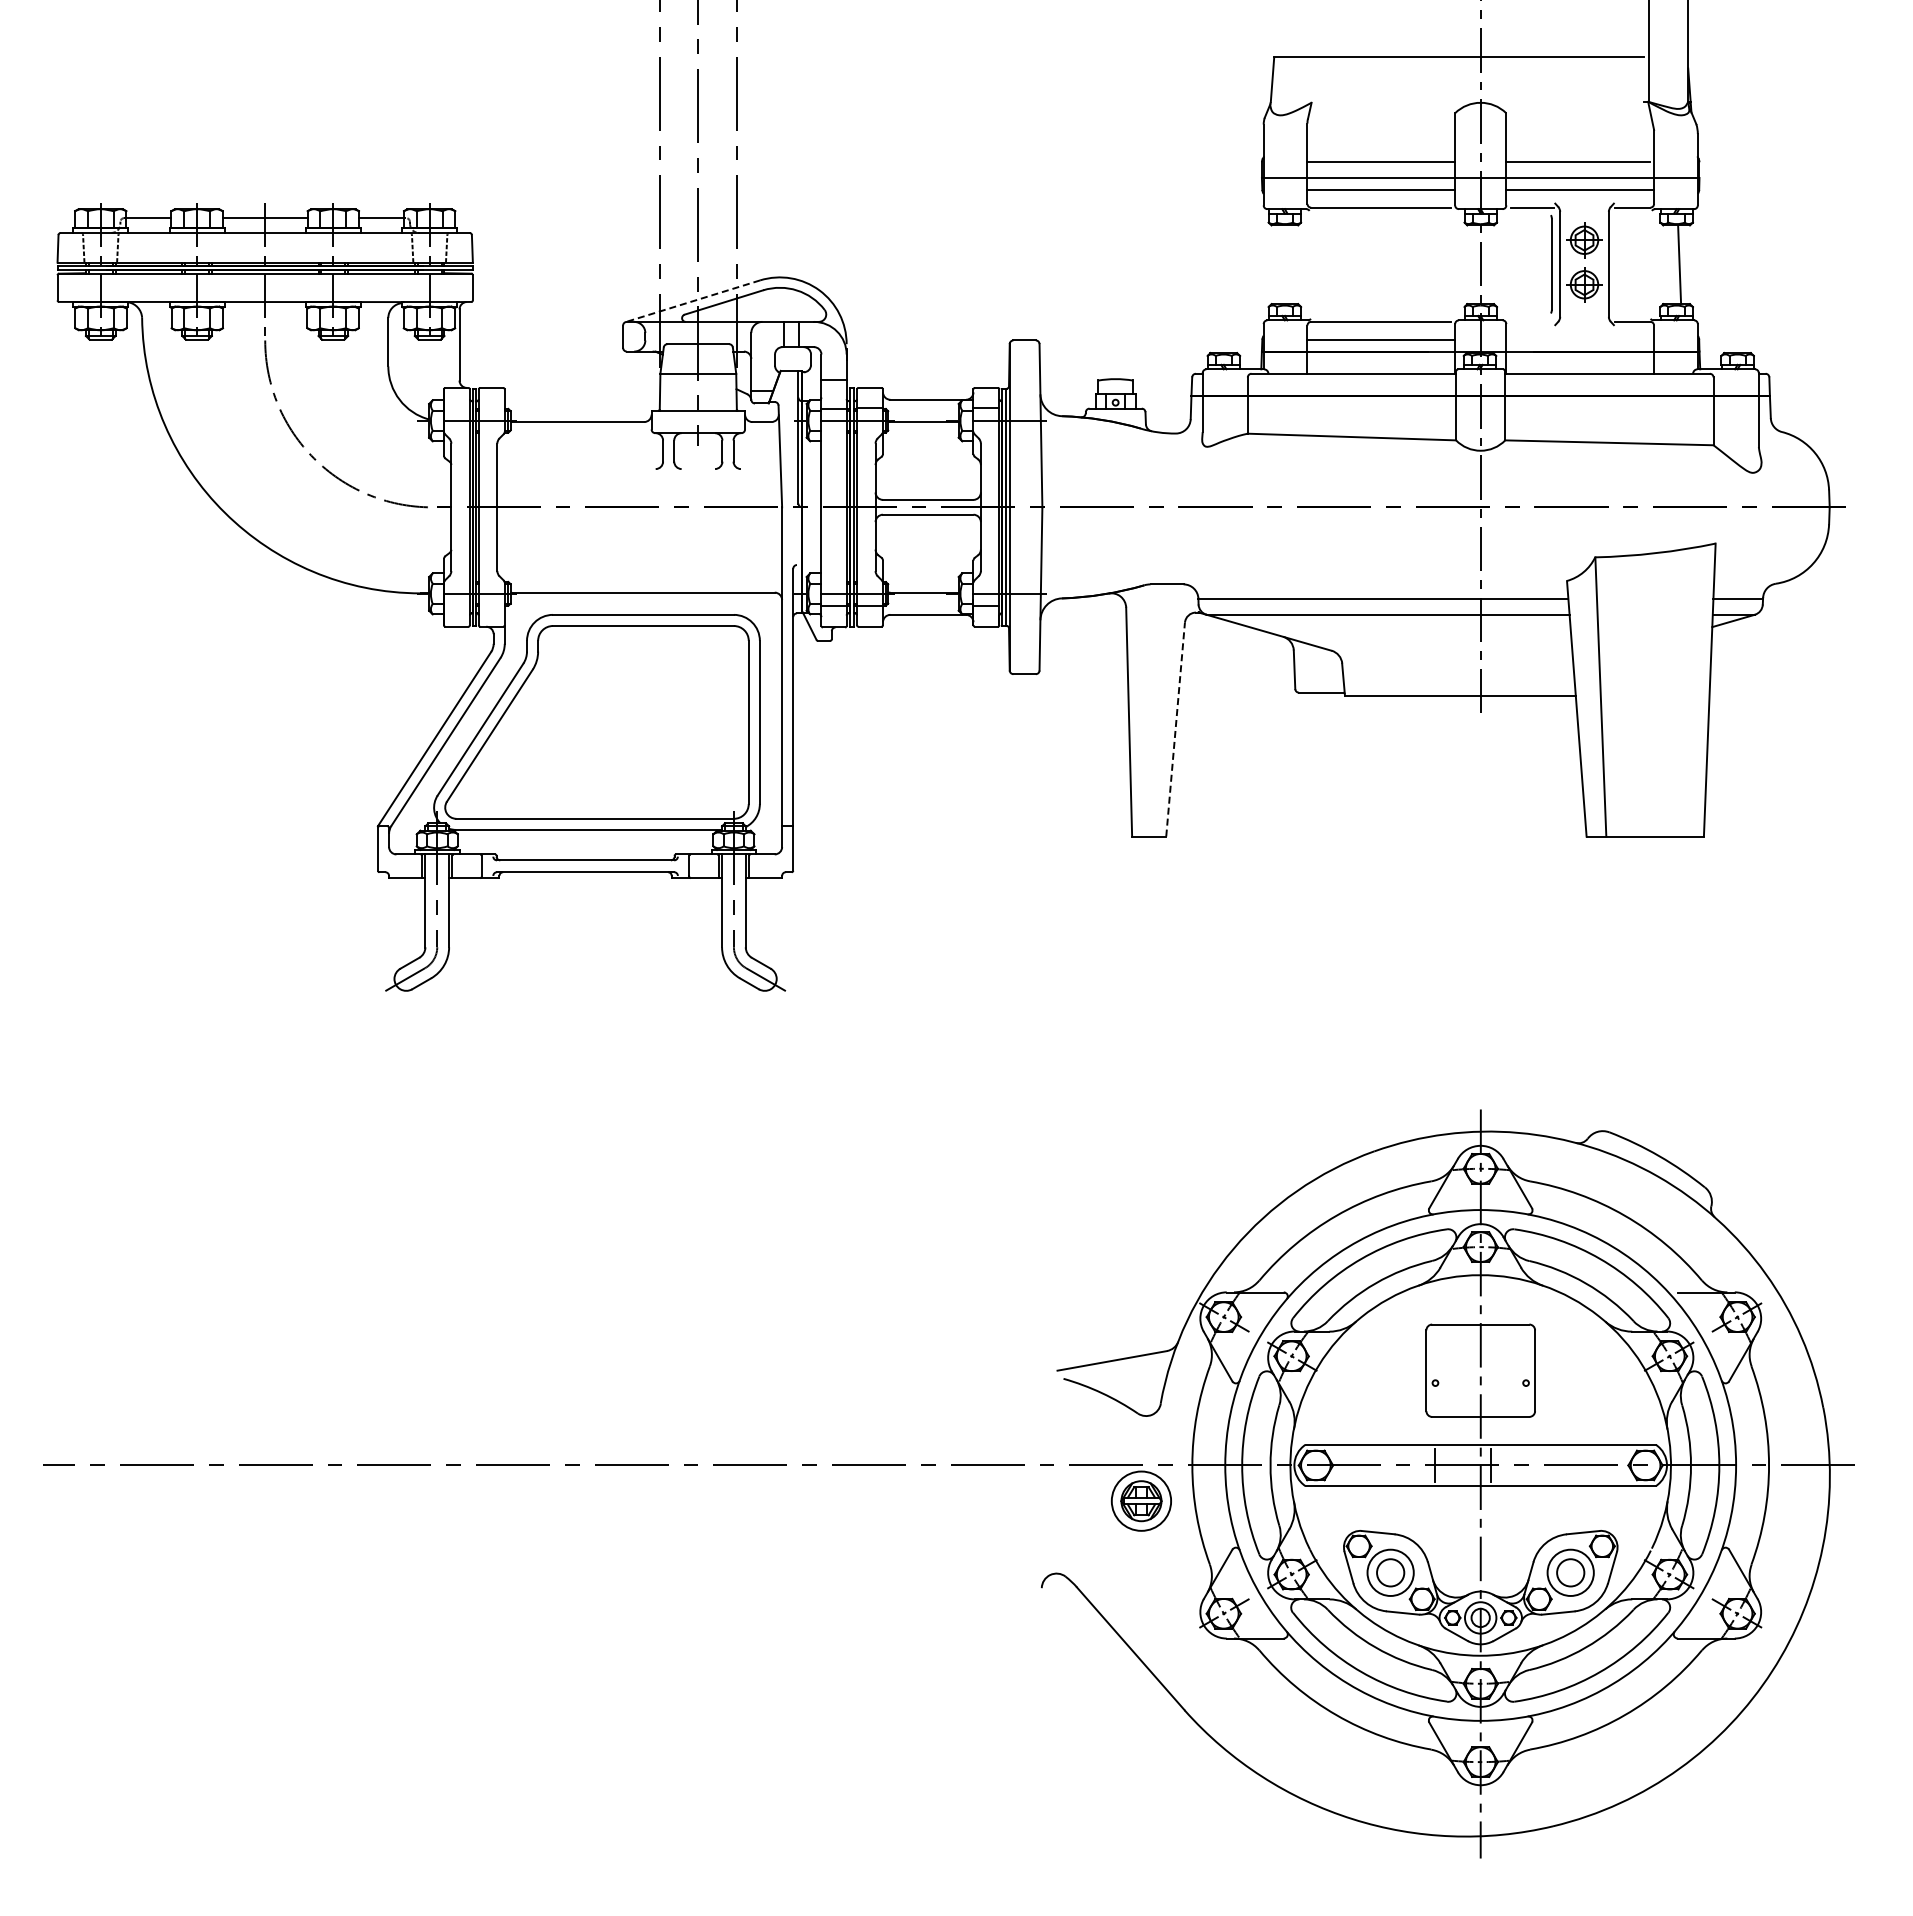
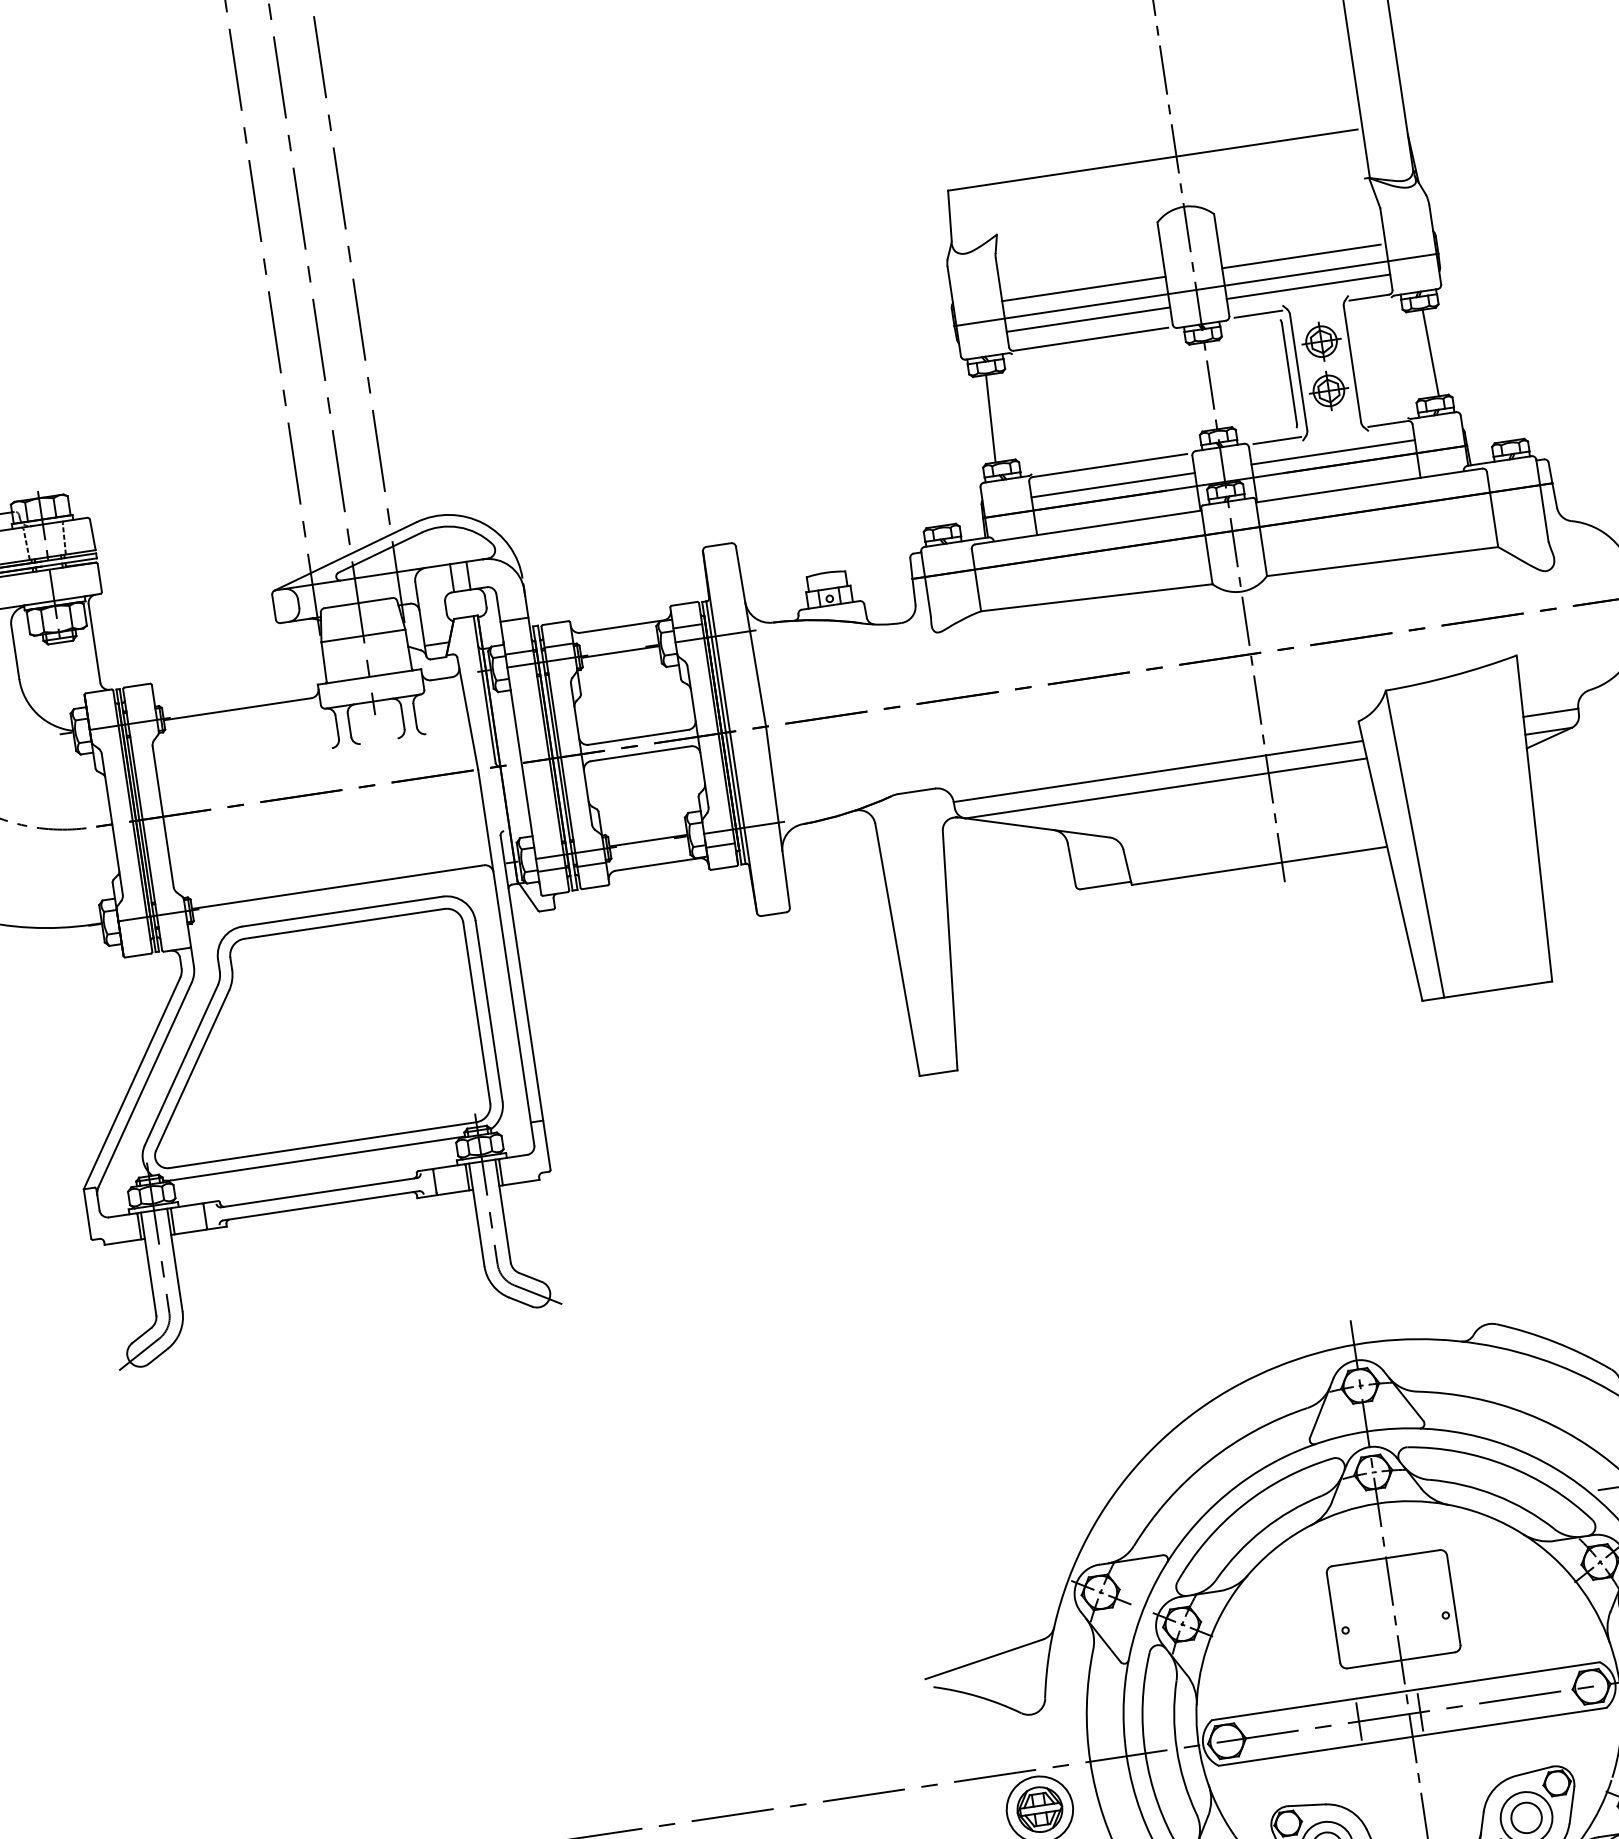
line: (1281, 264) -> (990, 418), added
line: (692, 301) -> (345, 556), dashed -> solid
line: (1531, 321) -> (1276, 440), added
line: (1580, 339) -> (1333, 452), added
line: (1175, 729) -> (950, 950), dashed -> solid

